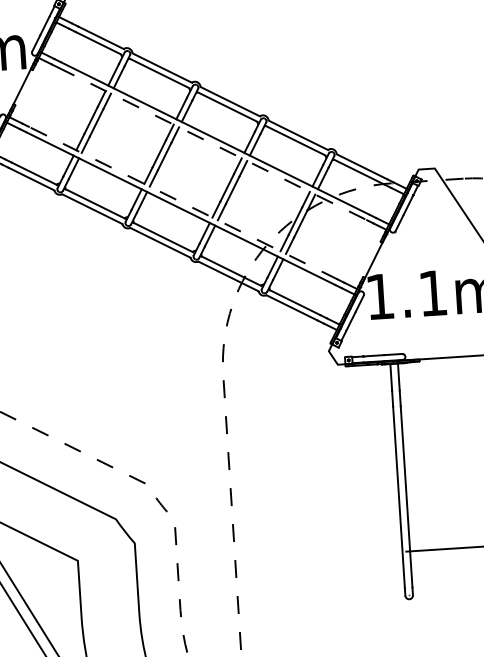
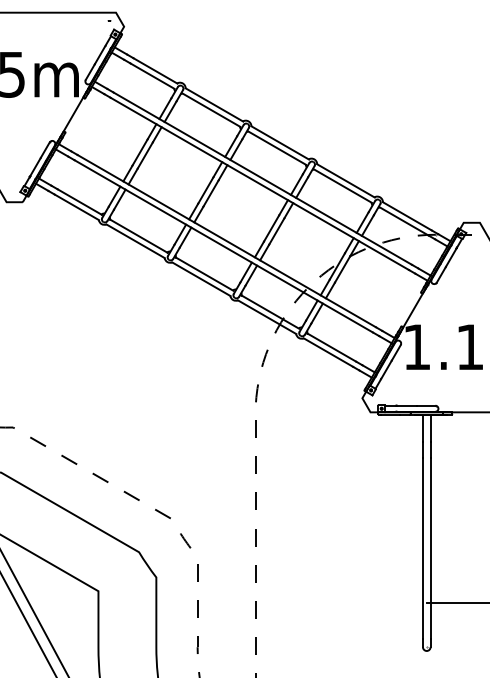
line: (213, 144) -> (260, 184), dashed -> solid
line: (183, 202) -> (226, 240), dashed -> solid

